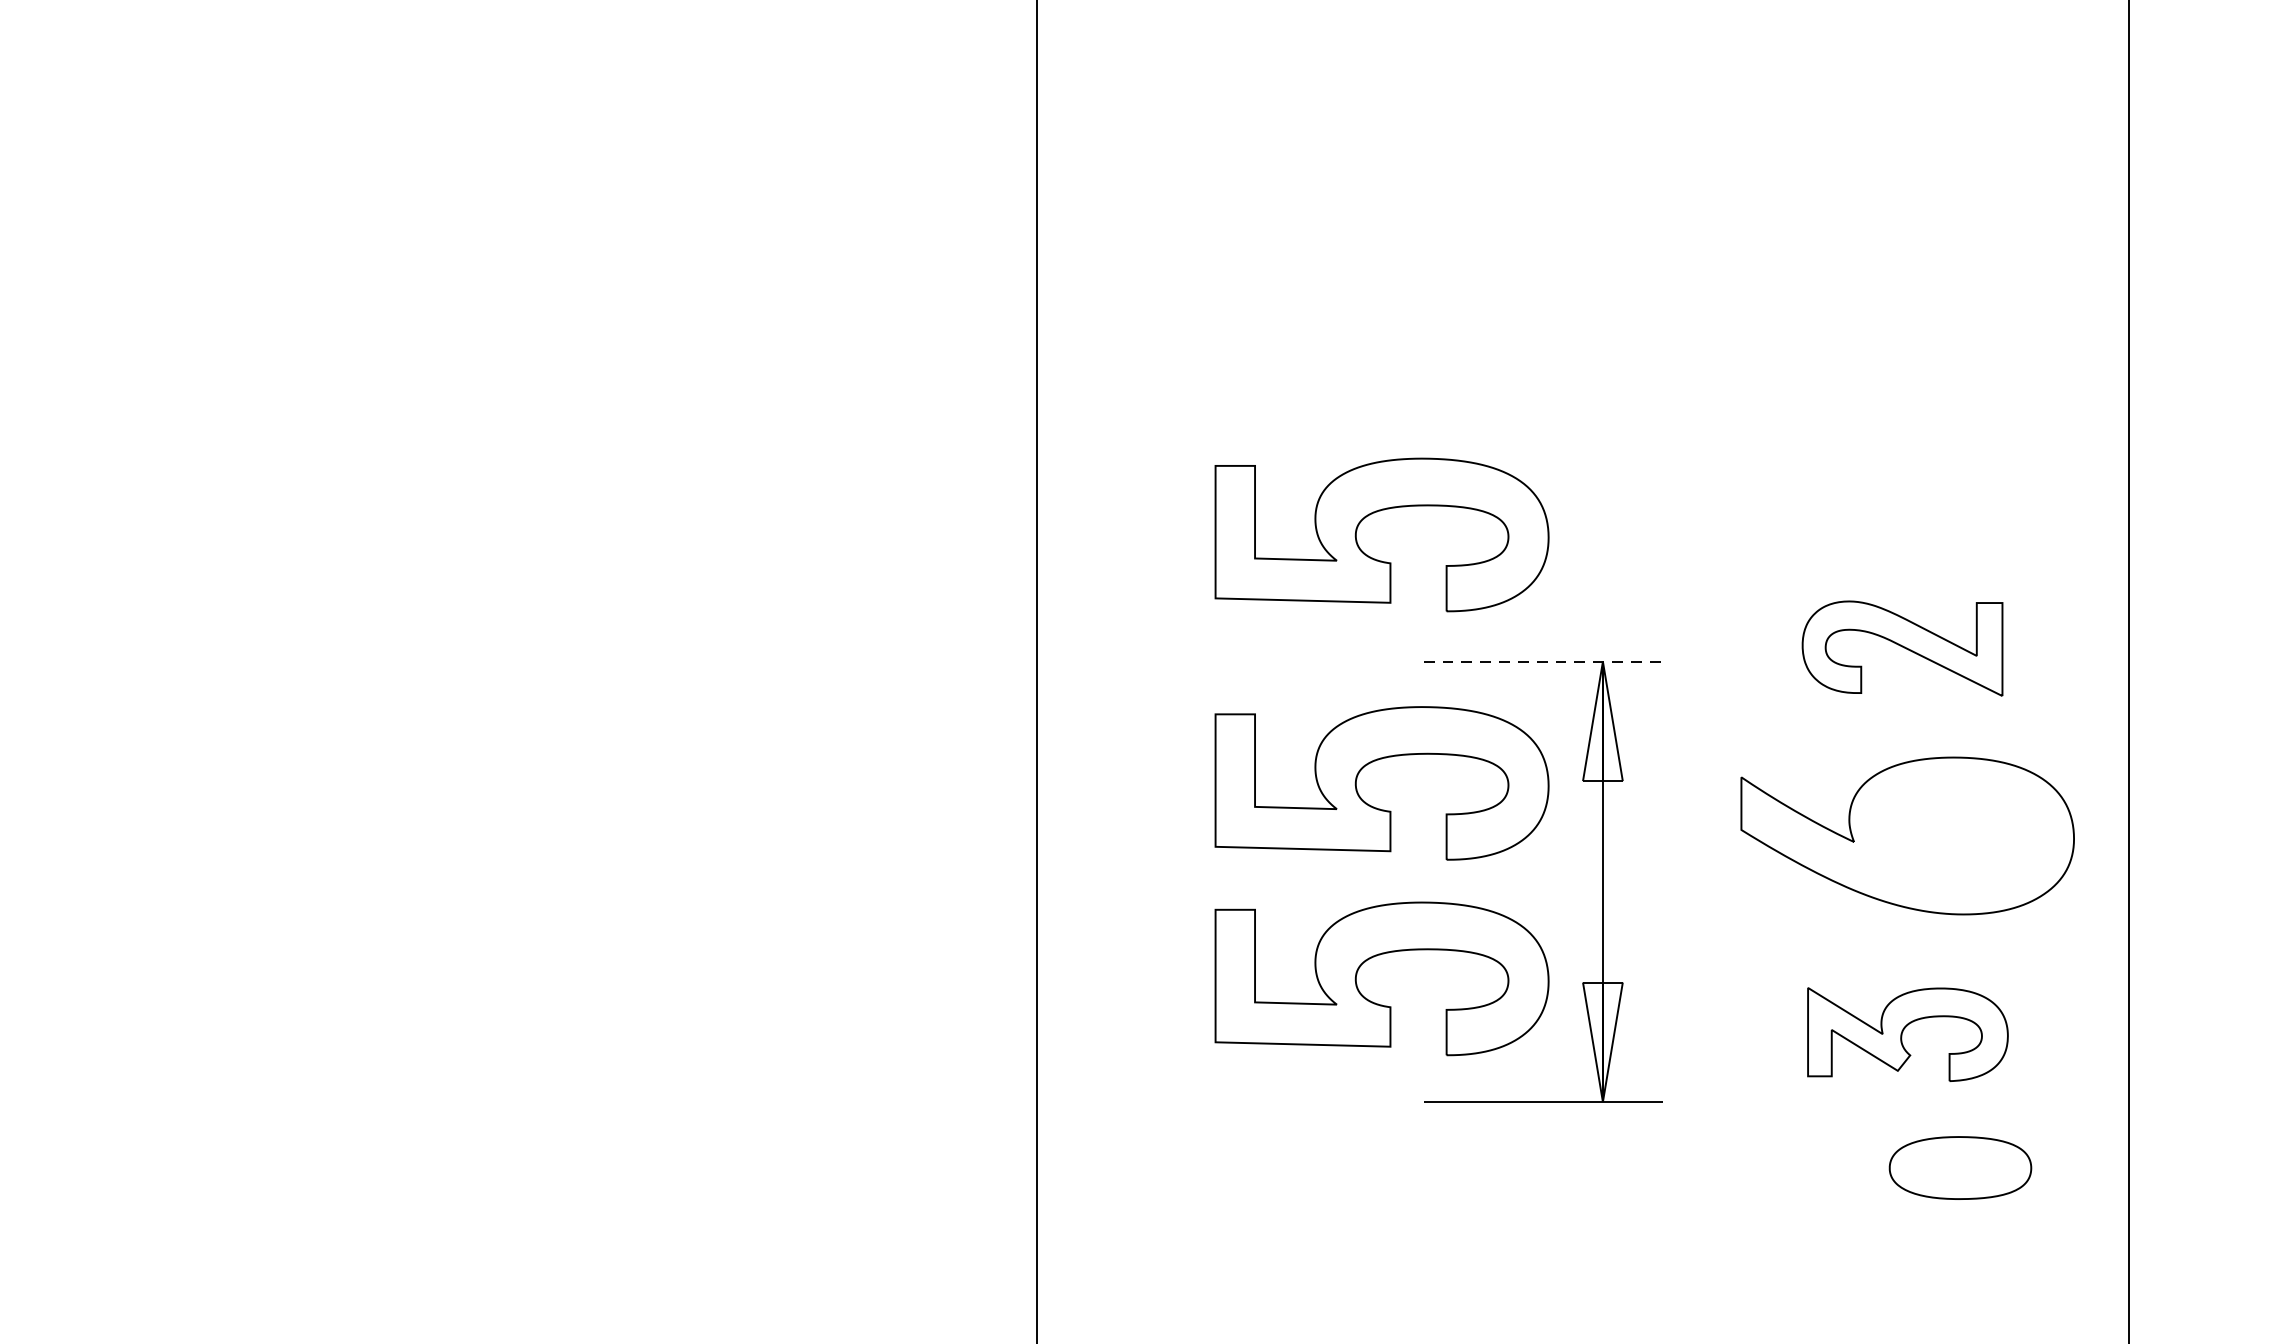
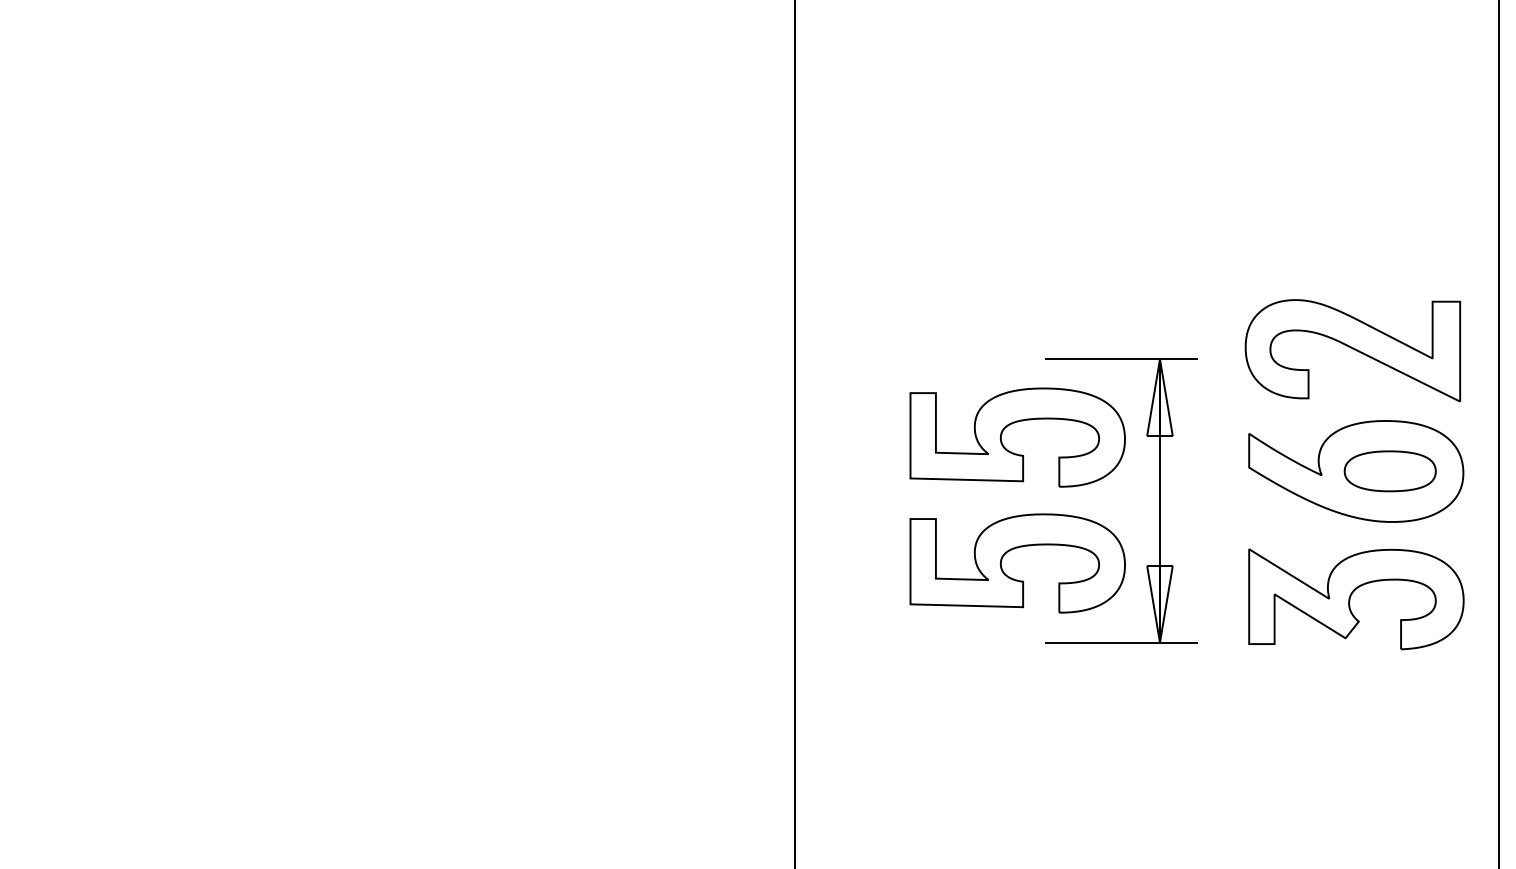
part: (1370, 516) -> (1010, 265), removed
part: (1901, 648) -> (1352, 350), size x1.67
line: (1543, 662) -> (1121, 359), dashed -> solid
part: (1908, 1034) -> (1356, 599), size x1.67
part: (1959, 1168) -> (1389, 471), moved

